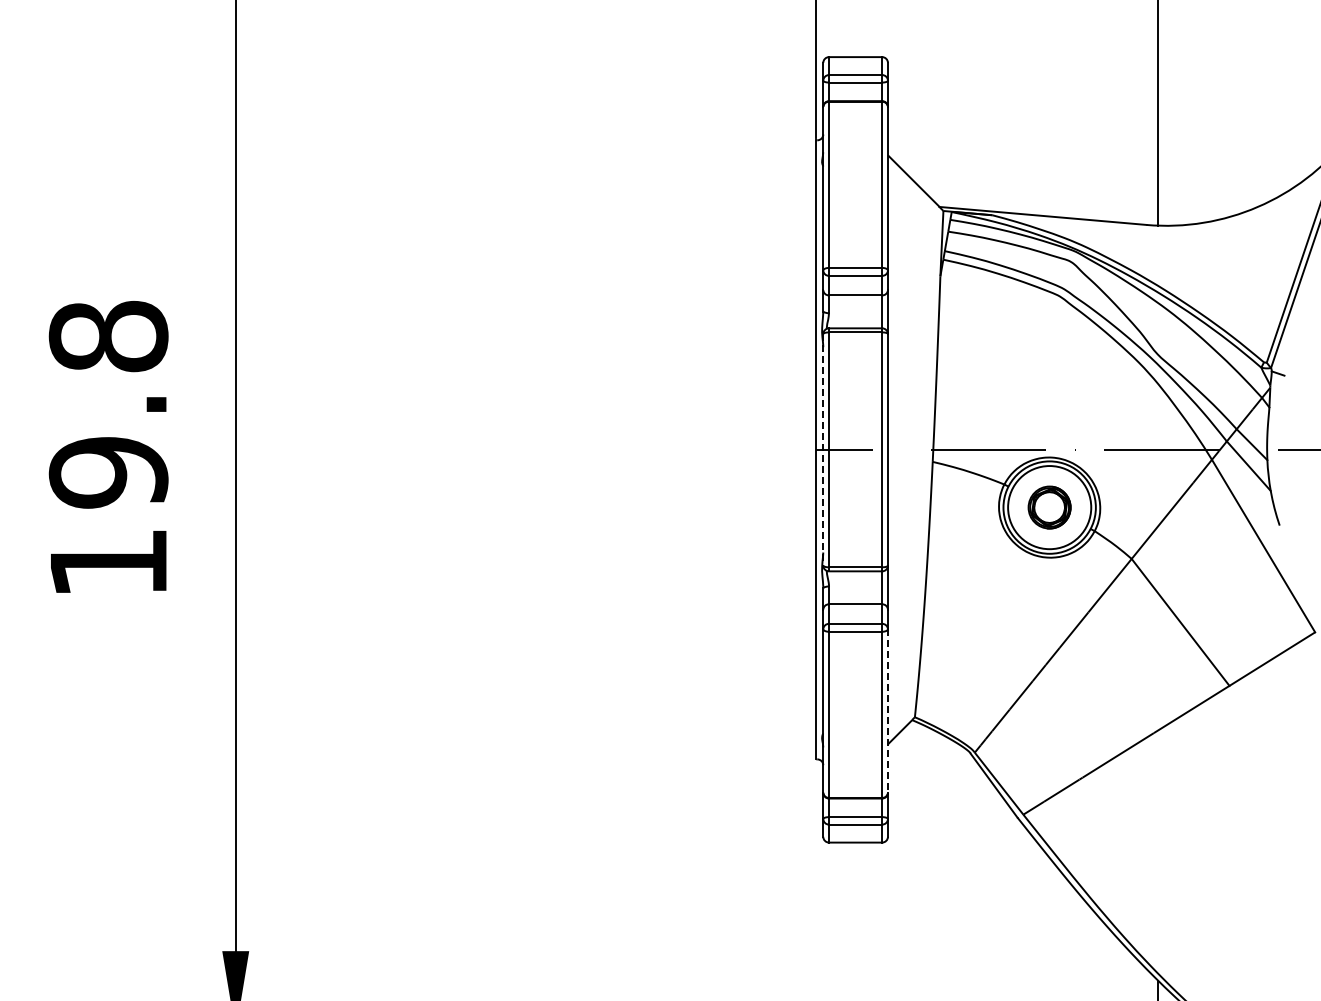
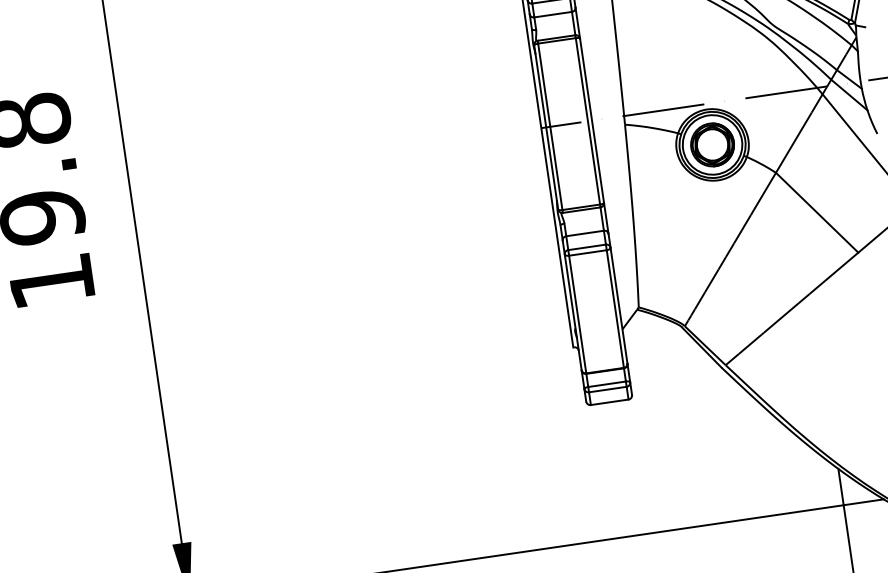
line: (823, 449) -> (546, 127), dashed -> solid
part: (1049, 507) -> (712, 144), size x1.43
line: (887, 710) -> (618, 305), dashed -> solid

